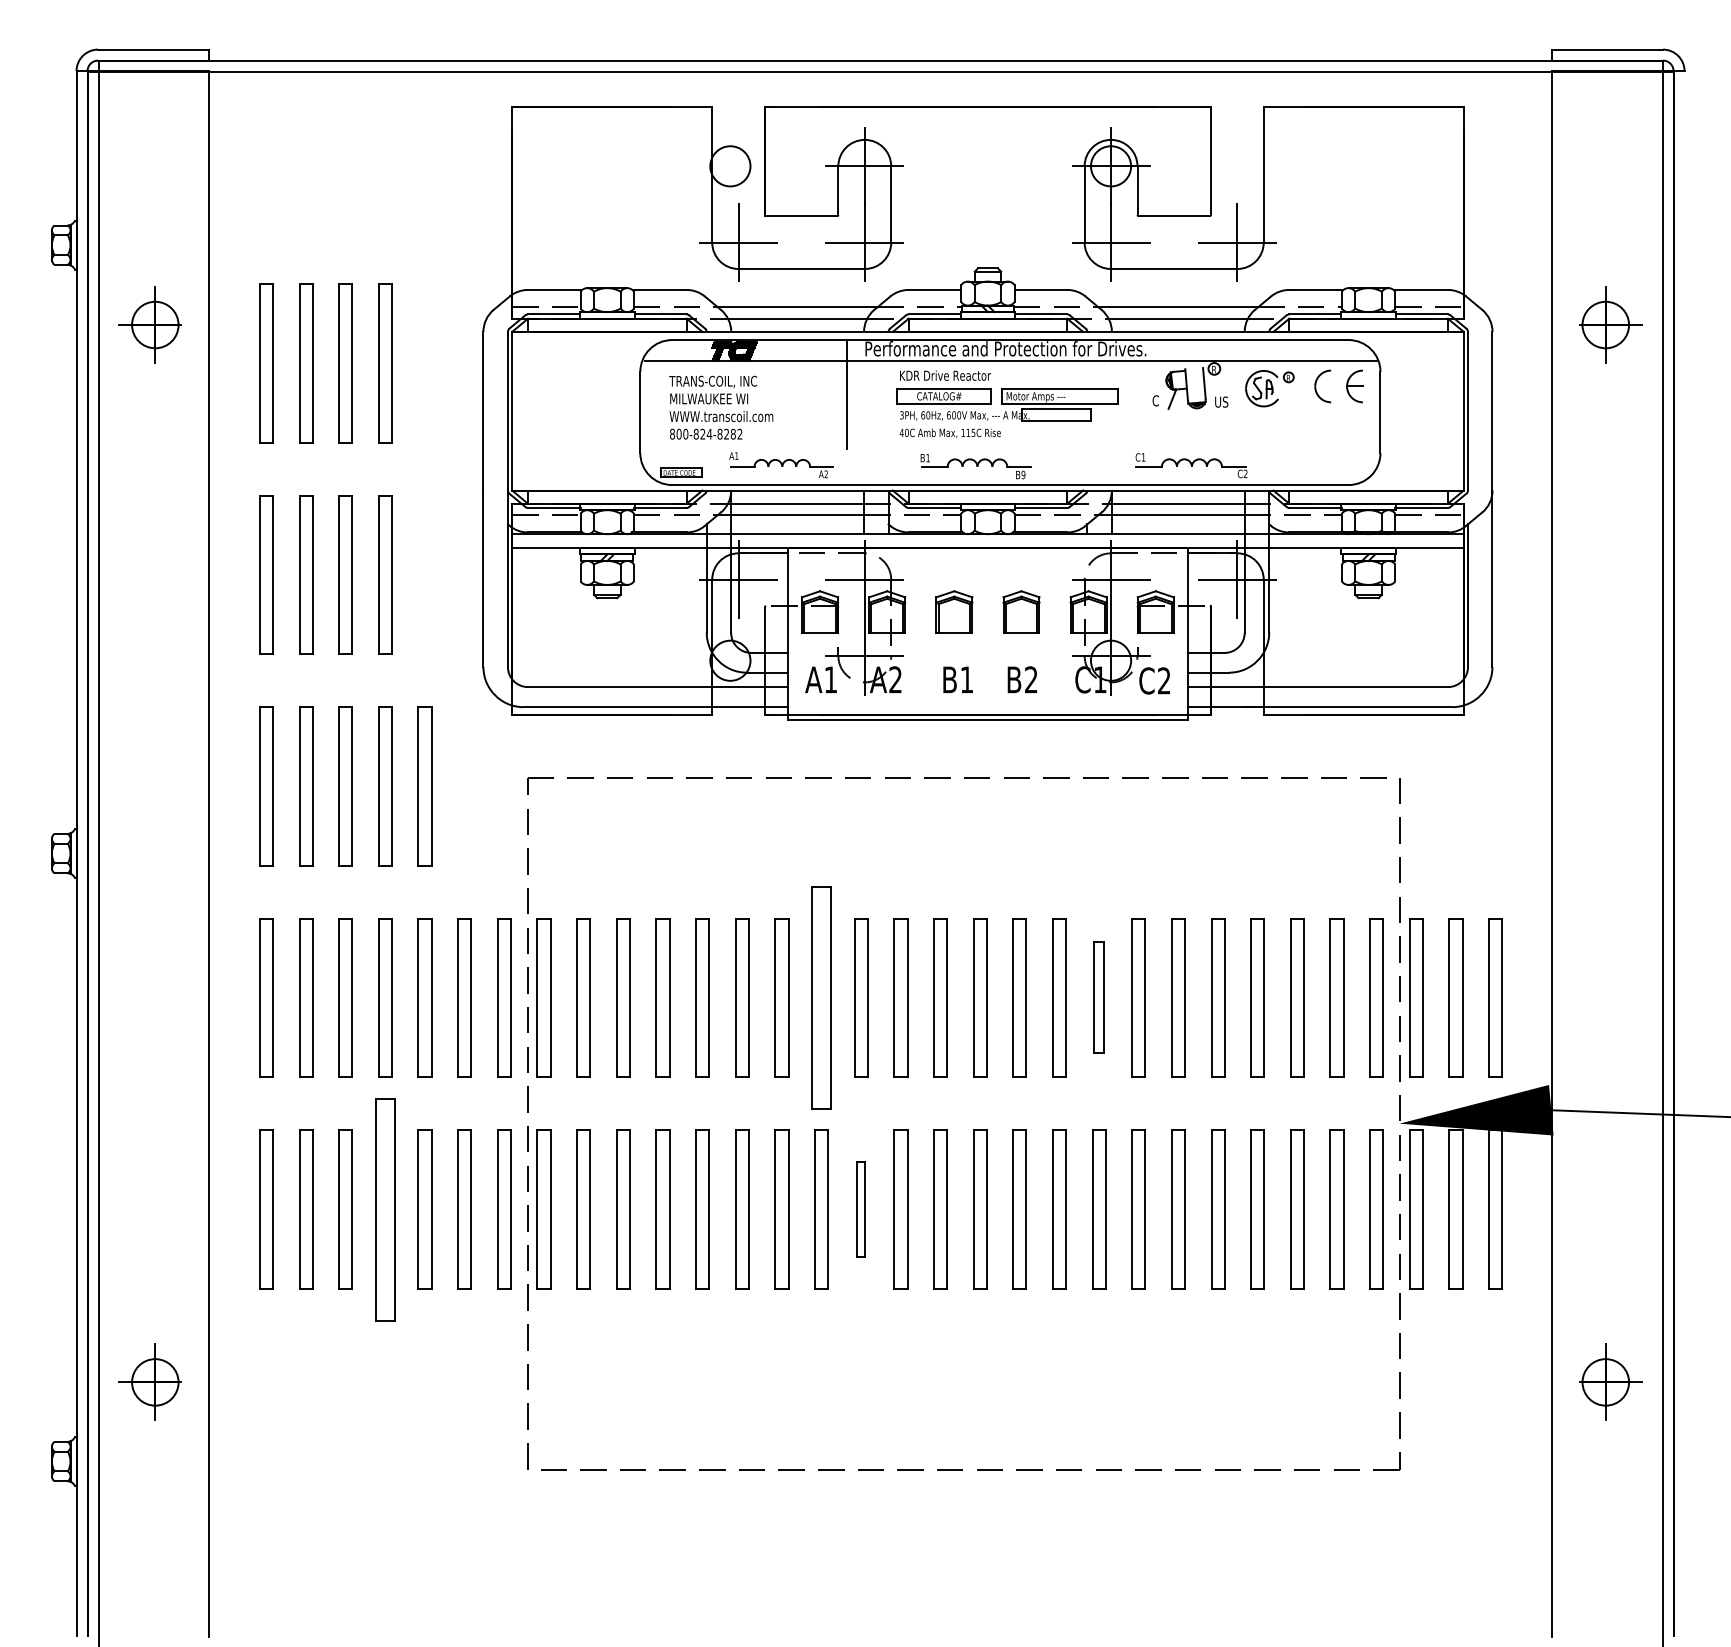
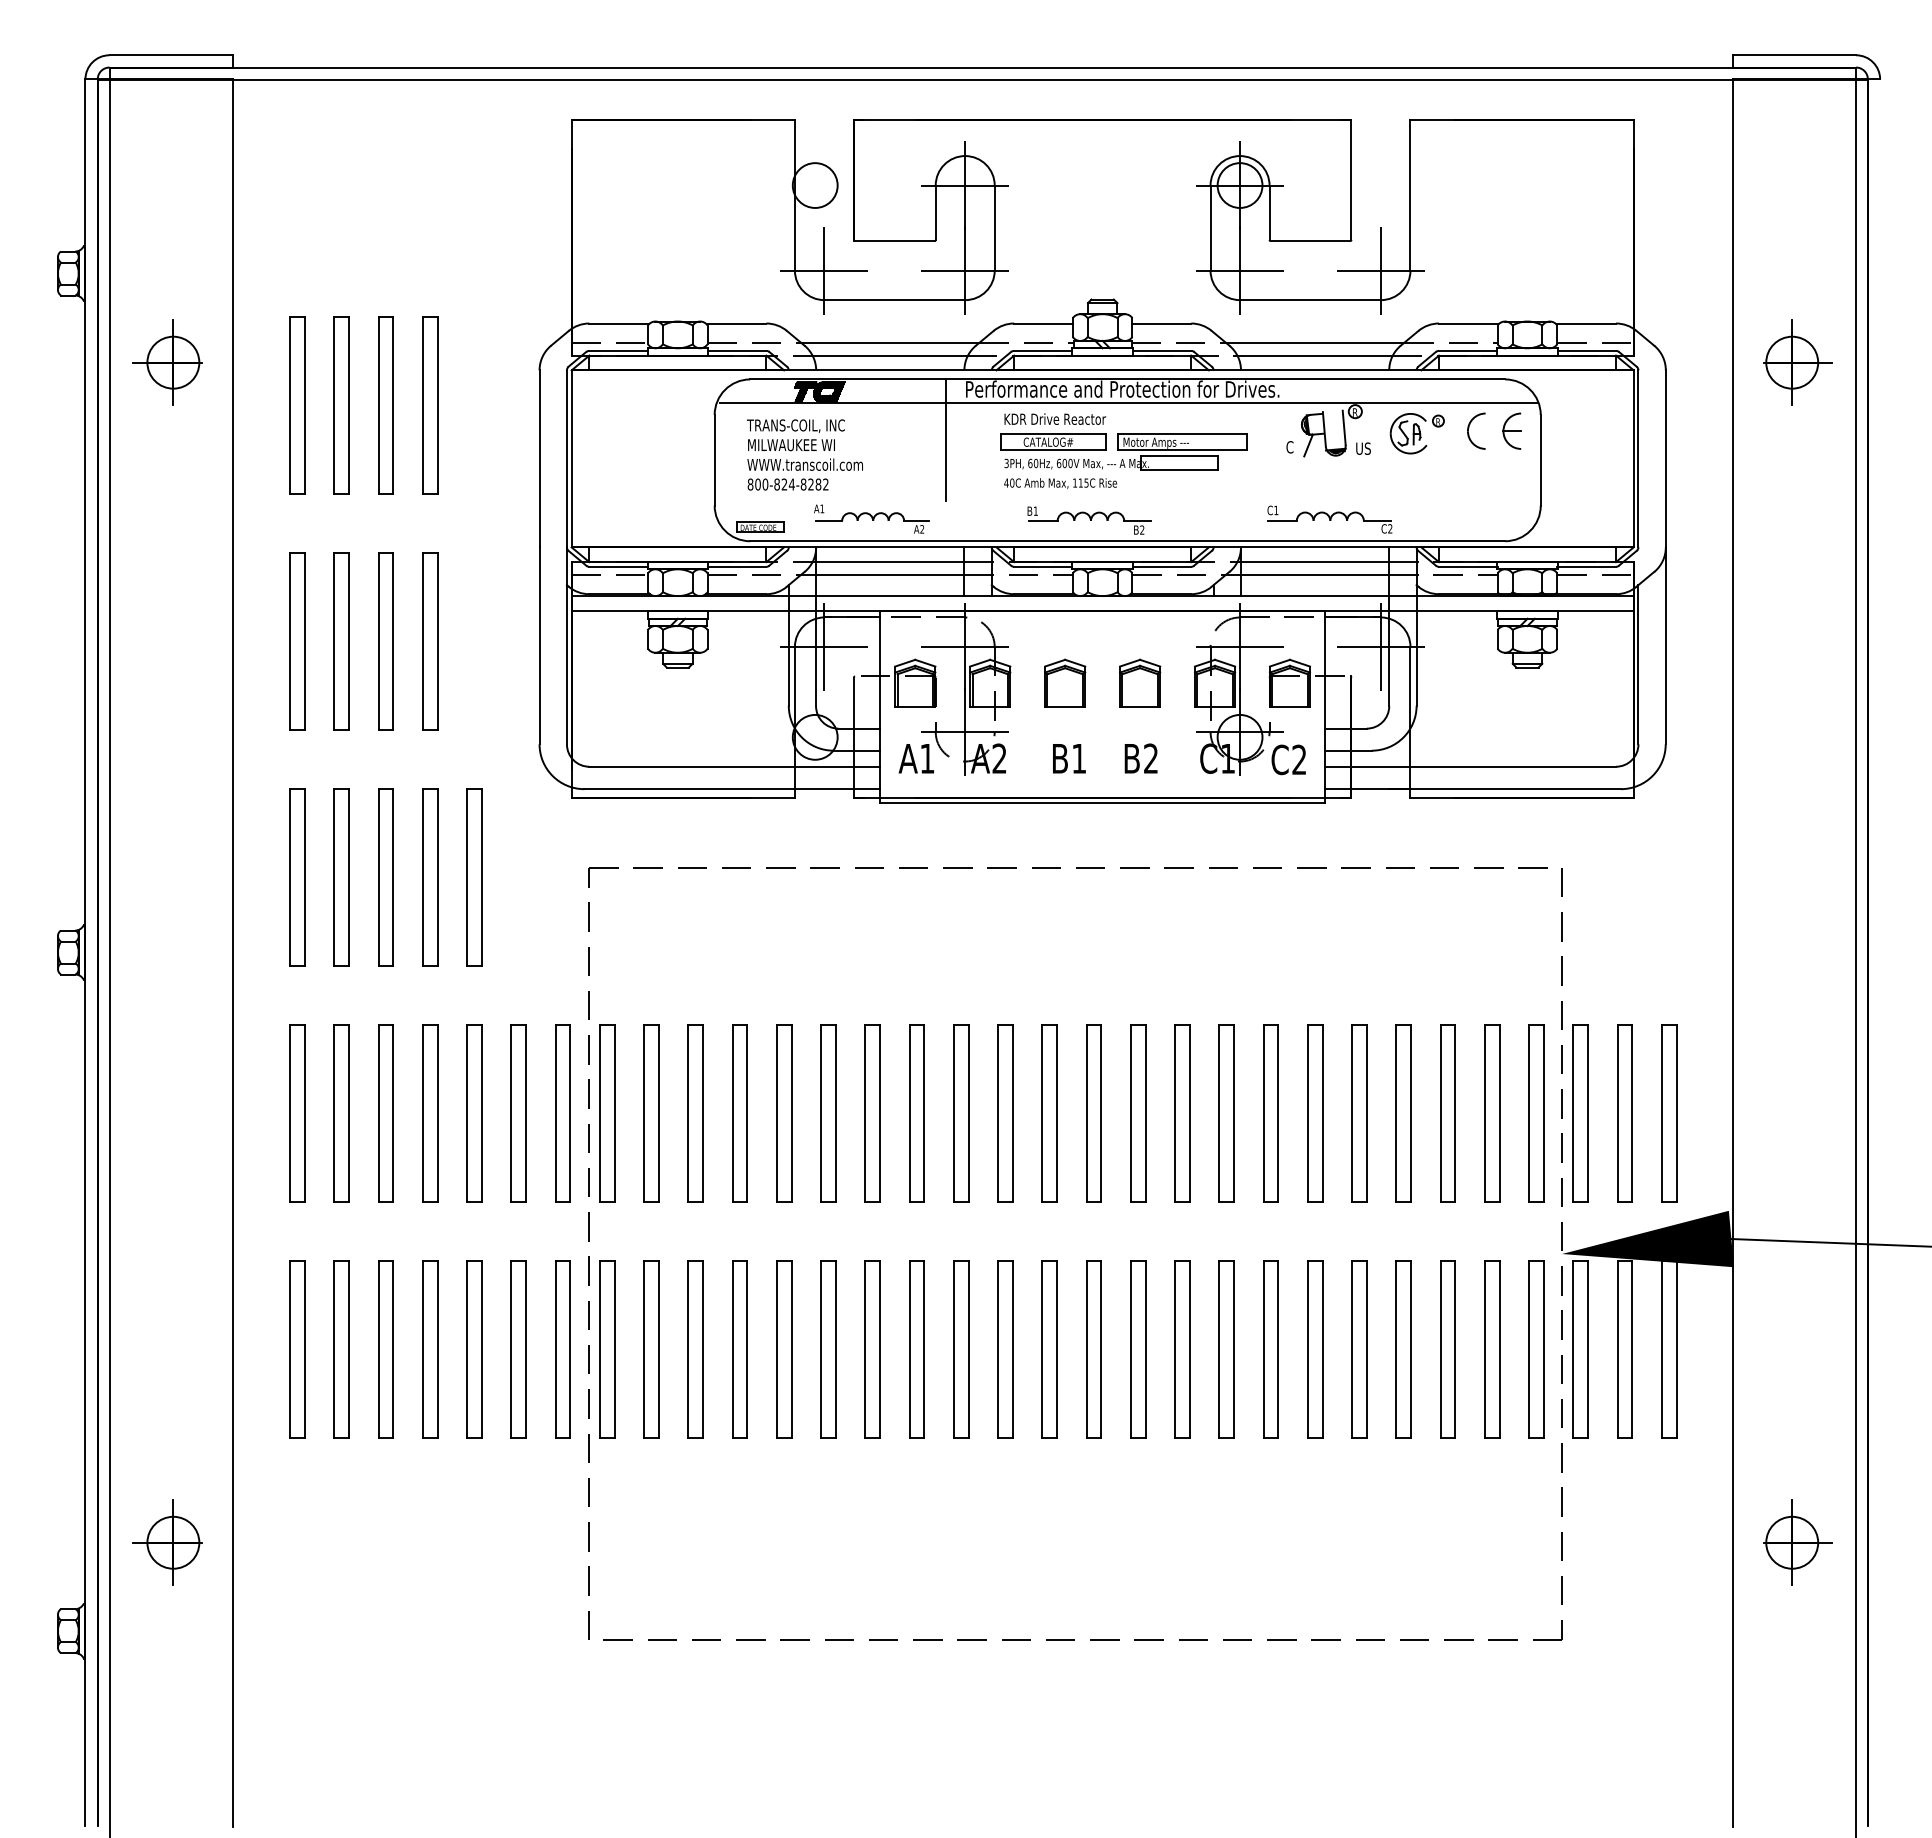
text: (1023, 474) -> (1142, 529), B9 -> B2
part: (821, 997) -> (916, 1113), size x0.71
part: (1098, 997) -> (1226, 1113), size x1.43
part: (385, 1209) -> (430, 1349), size x0.71
part: (861, 1209) -> (961, 1349), size x1.67

